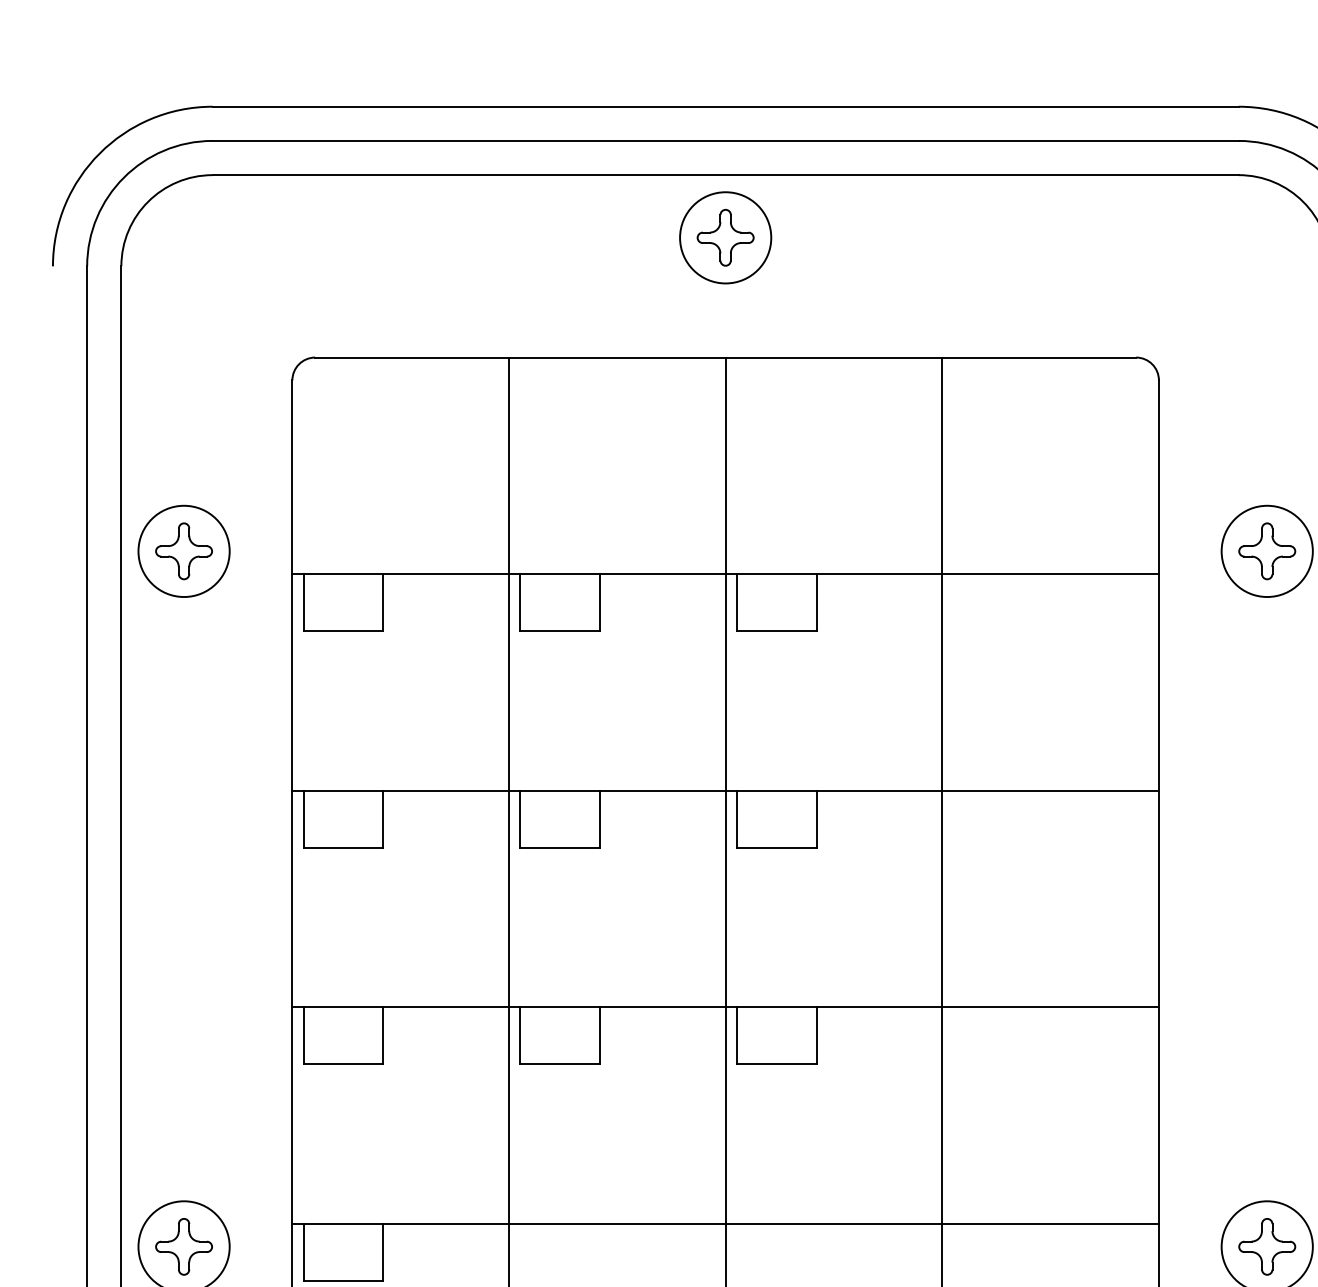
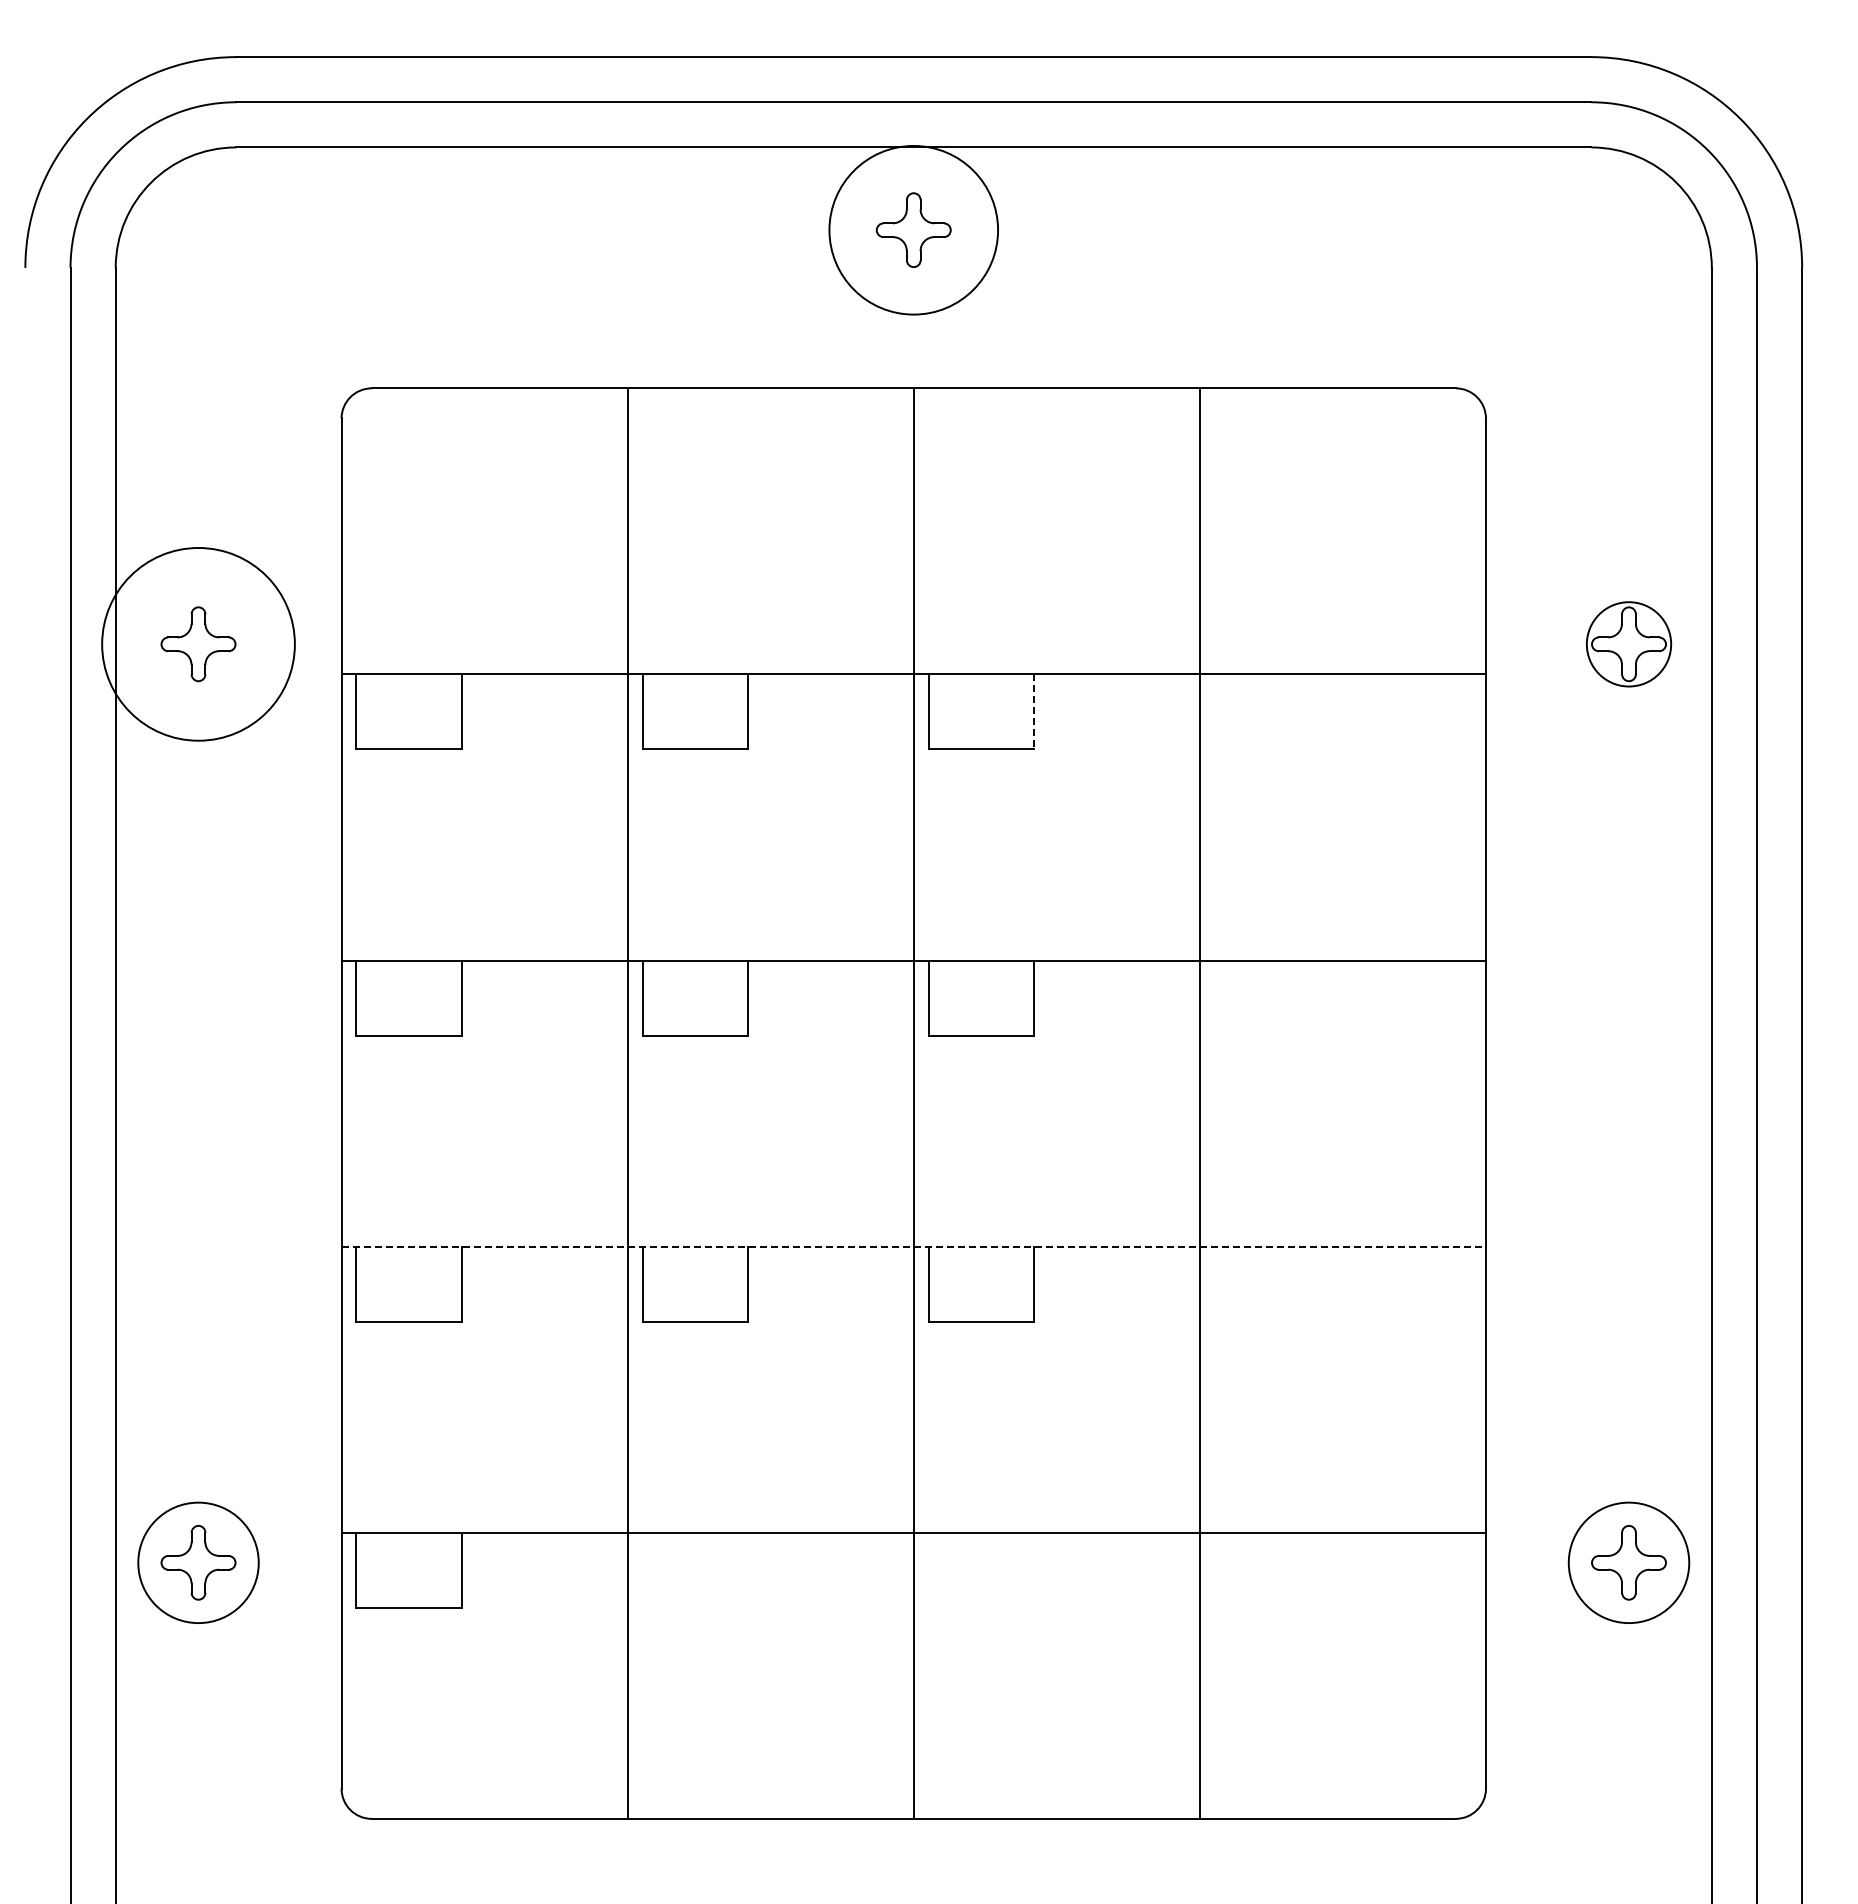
circle: (725, 238) -> (913, 230), size x1.4
circle: (184, 551) -> (198, 644), size x1.6
circle: (1266, 551) -> (1628, 644), size x0.7
line: (816, 602) -> (1033, 712), solid -> dashed
line: (726, 1007) -> (914, 1246), solid -> dashed

